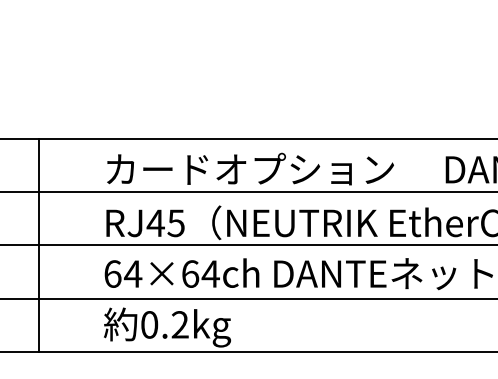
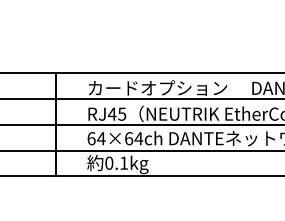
text: (181, 323) -> (124, 162), 0.2kg -> 0.1kg

